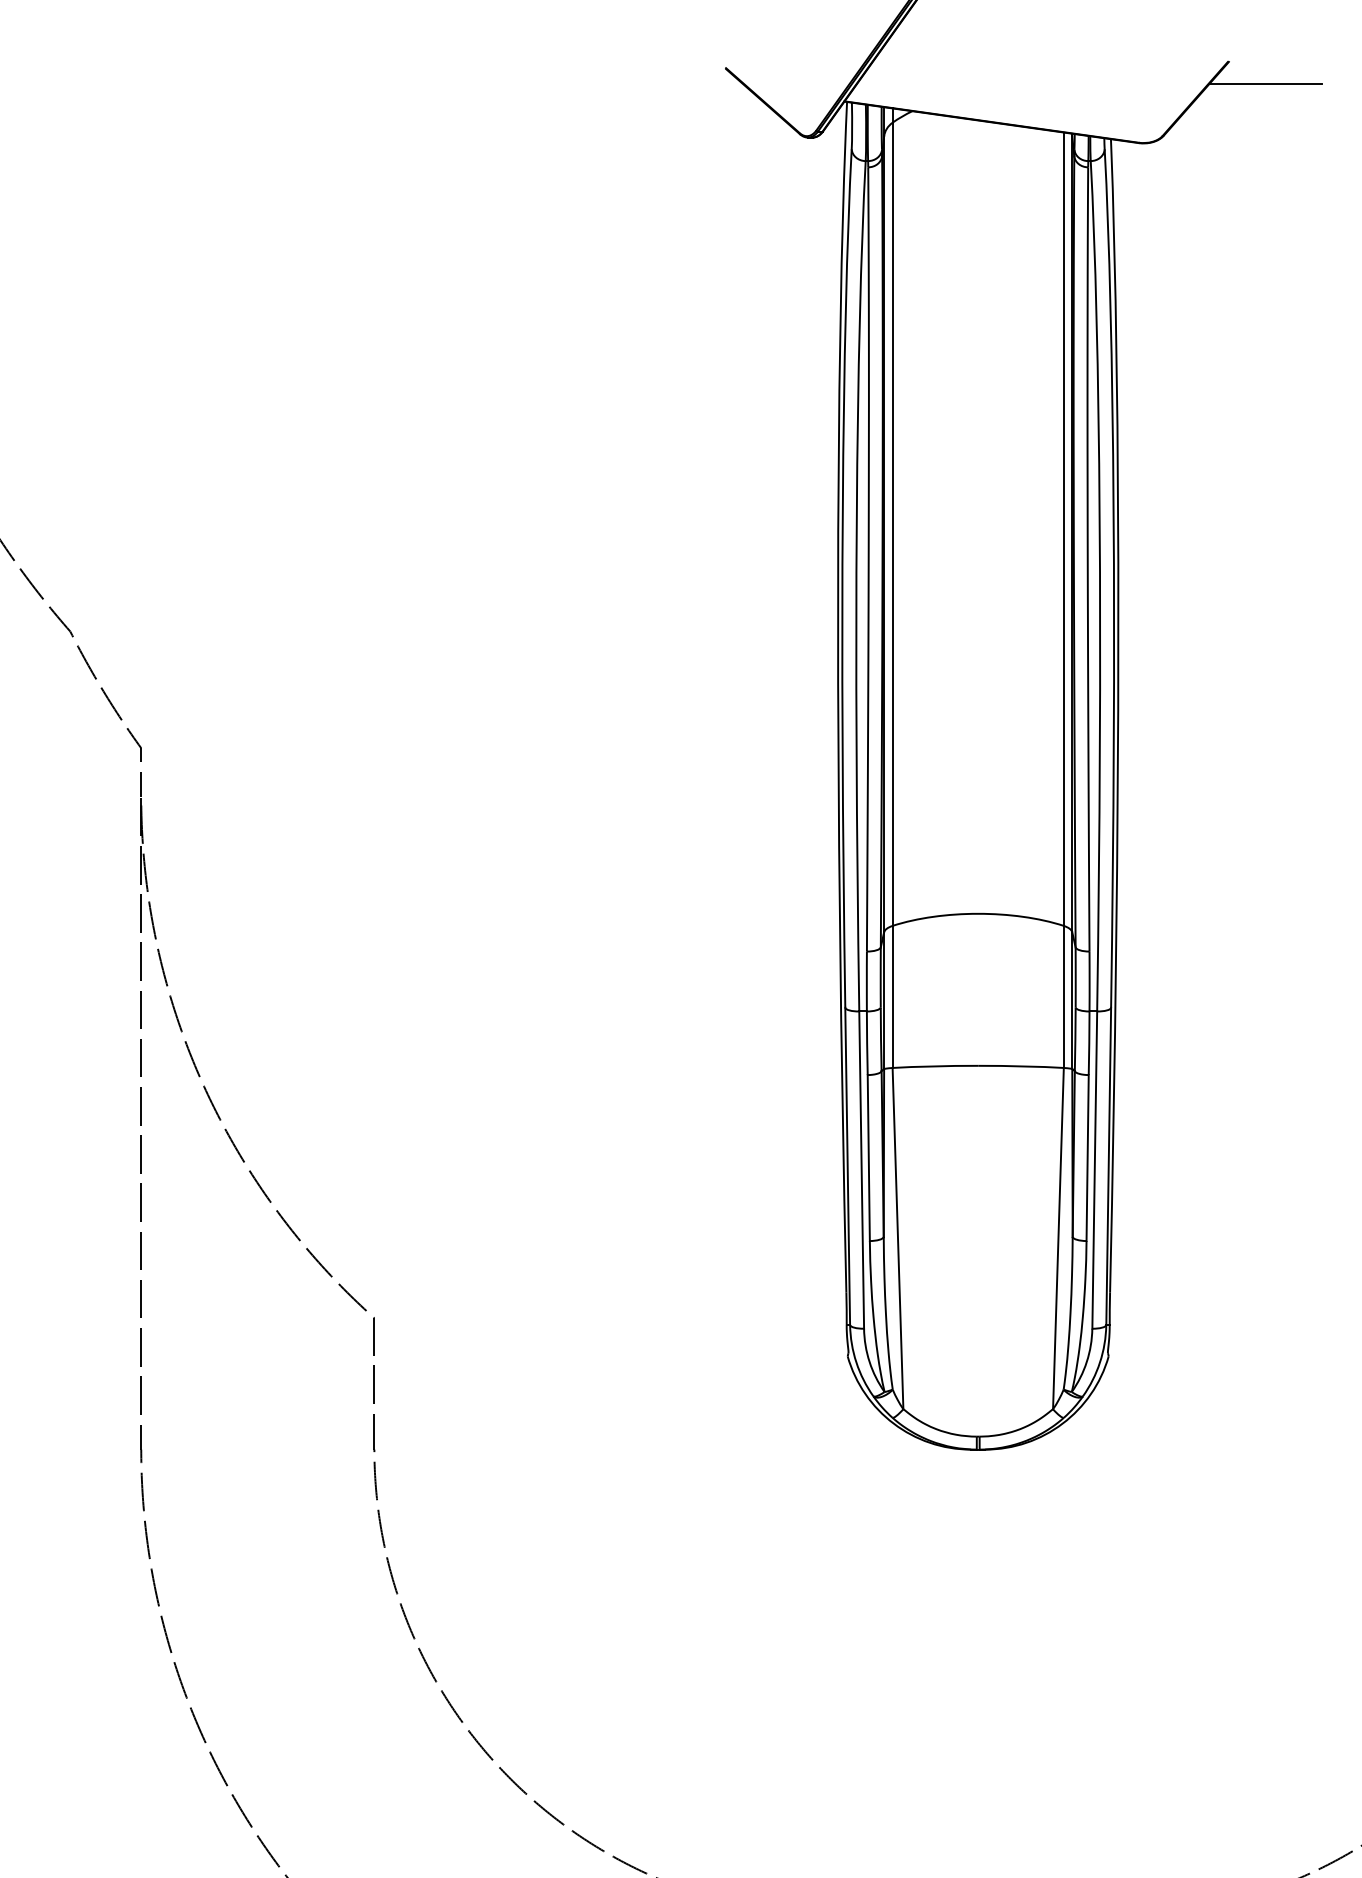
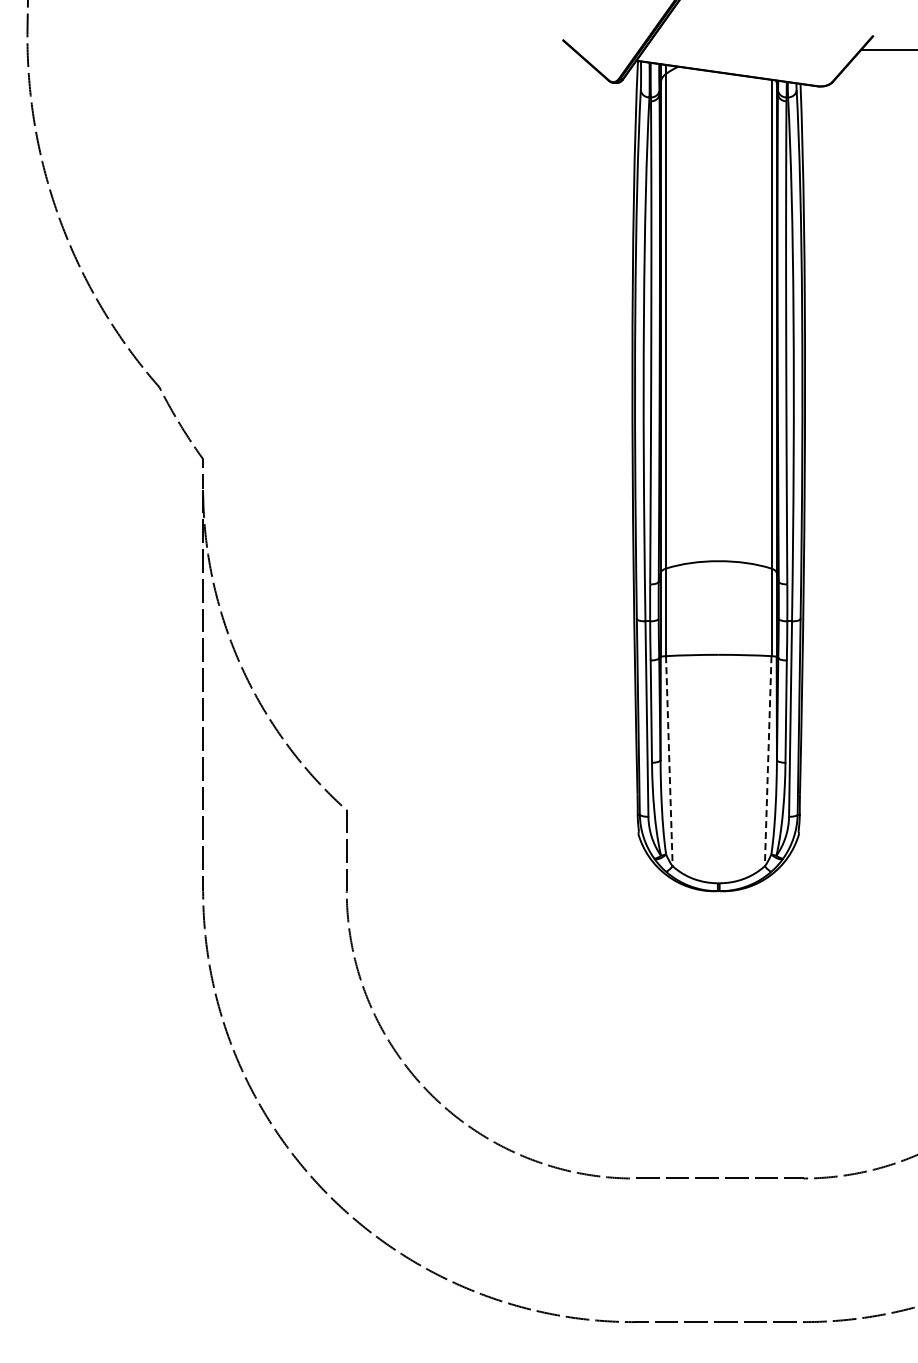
line: (898, 1238) -> (669, 761), solid -> dashed
line: (1058, 1238) -> (768, 761), solid -> dashed

